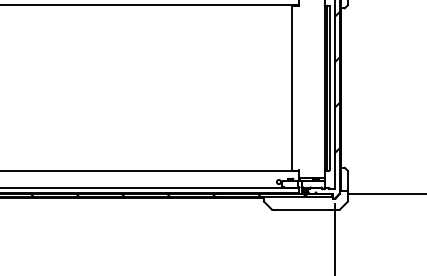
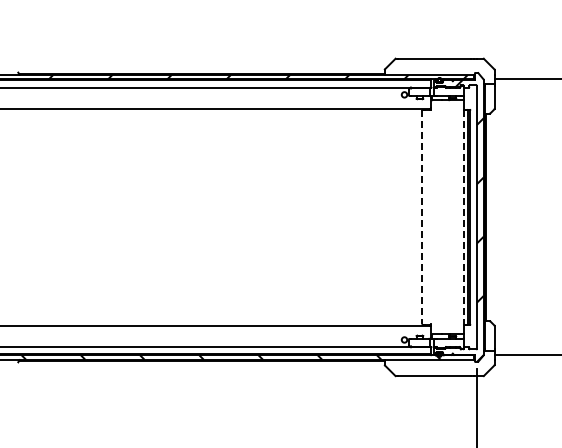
line: (292, 88) -> (422, 217), solid -> dashed
line: (324, 88) -> (463, 217), solid -> dashed

